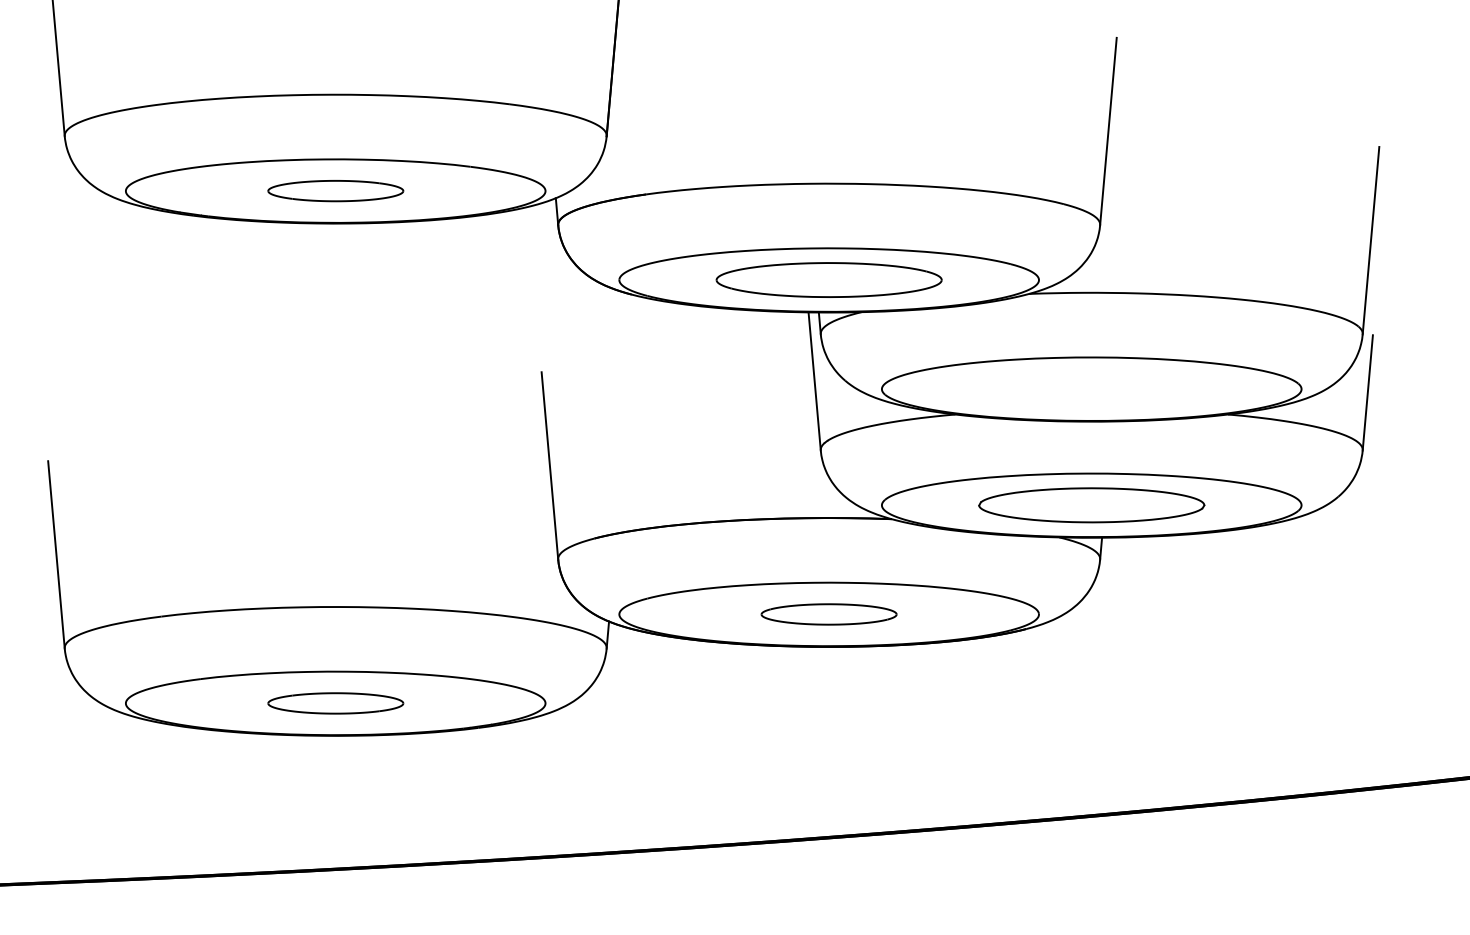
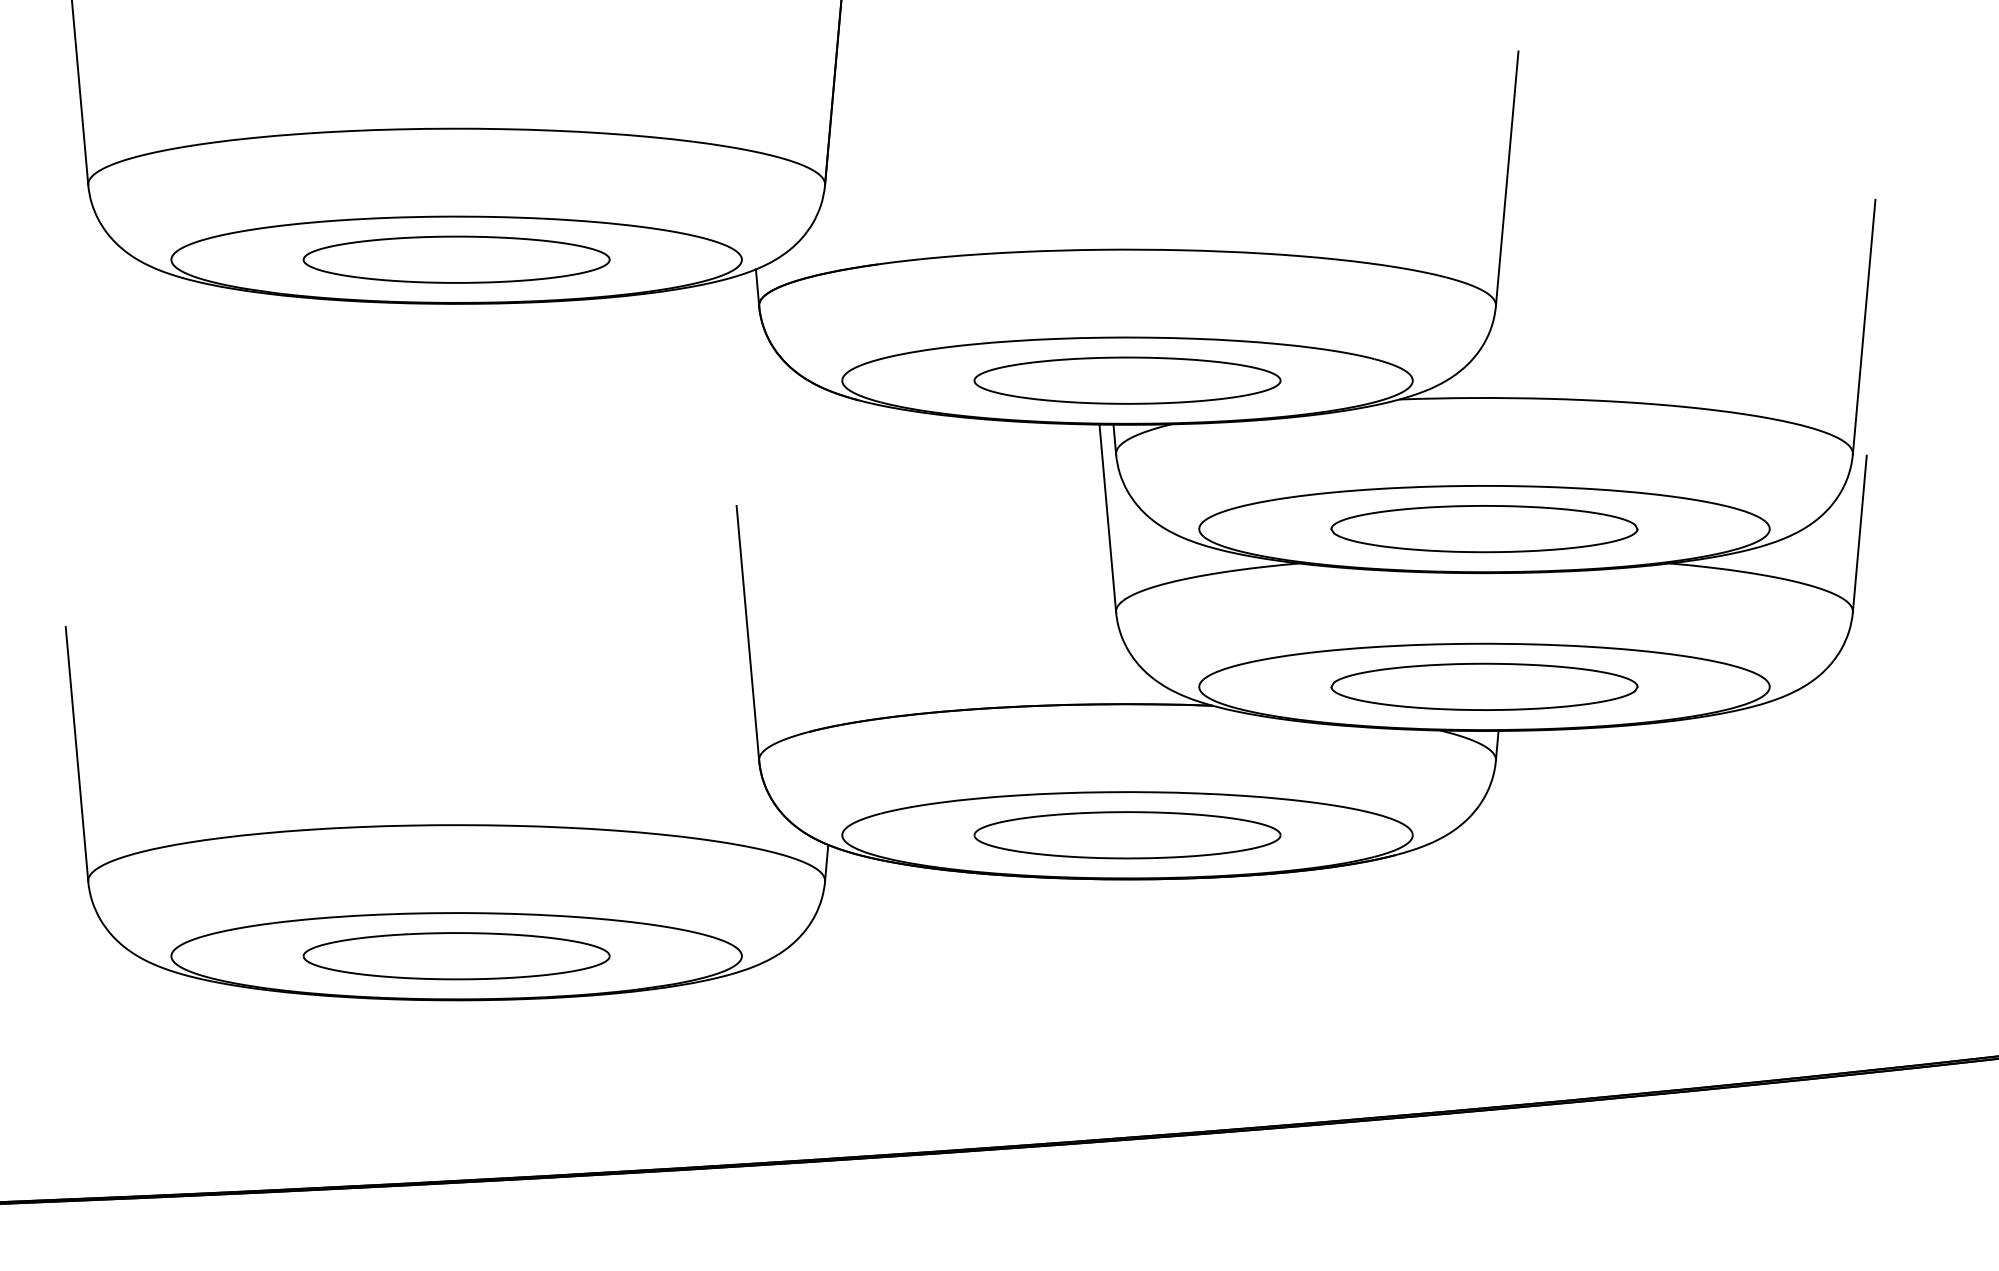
part: (335, 190) -> (456, 258), size x1.67
part: (1091, 389) -> (1484, 529), added
part: (828, 614) -> (1126, 835), size x1.67
part: (335, 703) -> (456, 956), size x1.67

